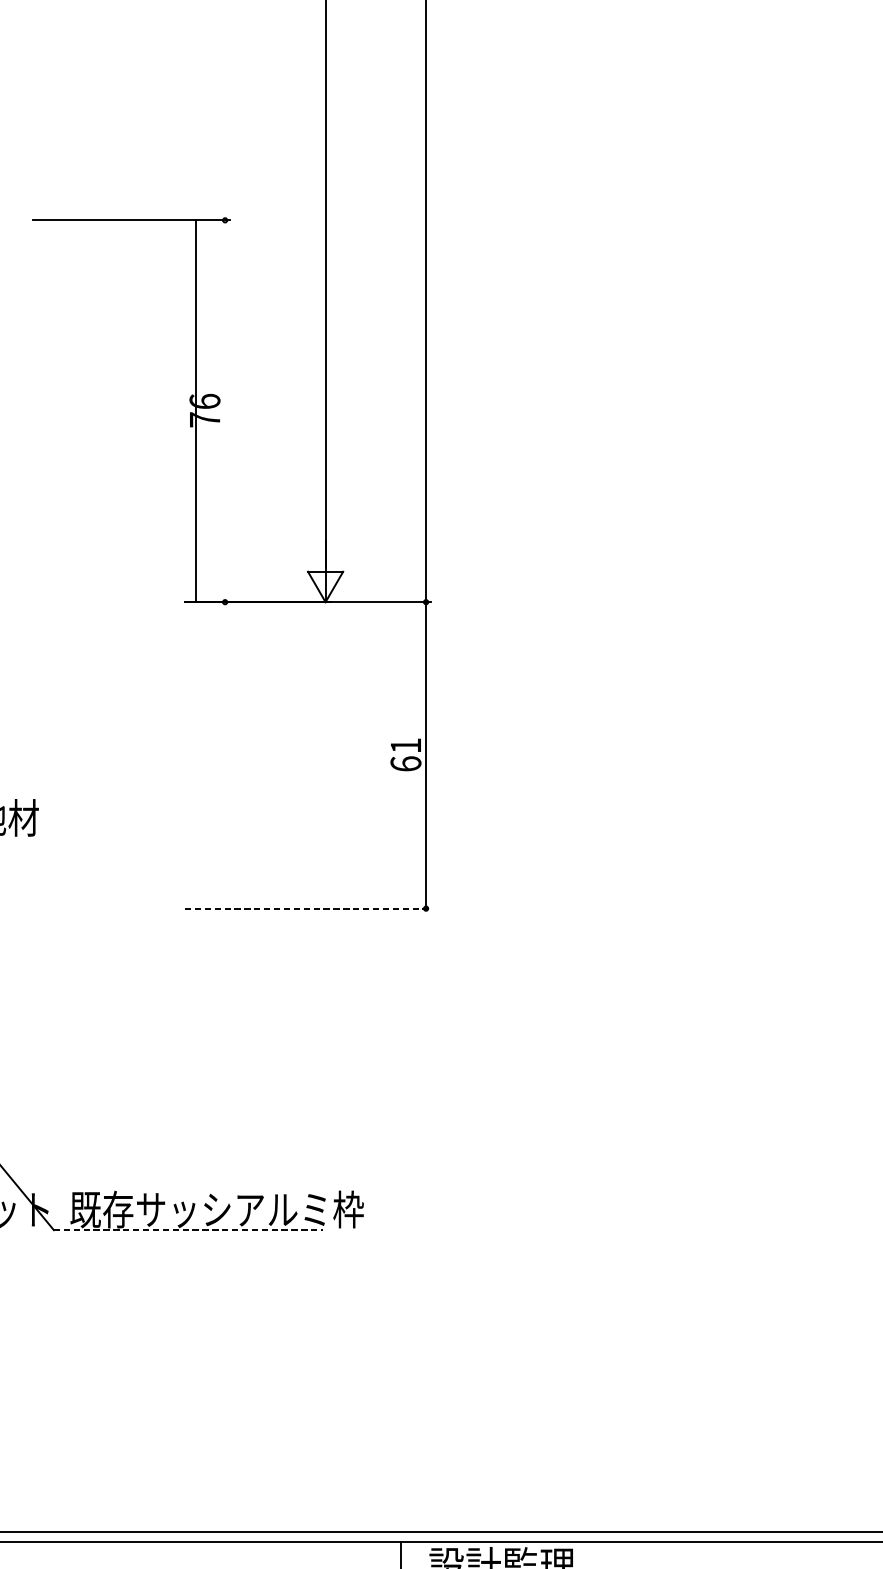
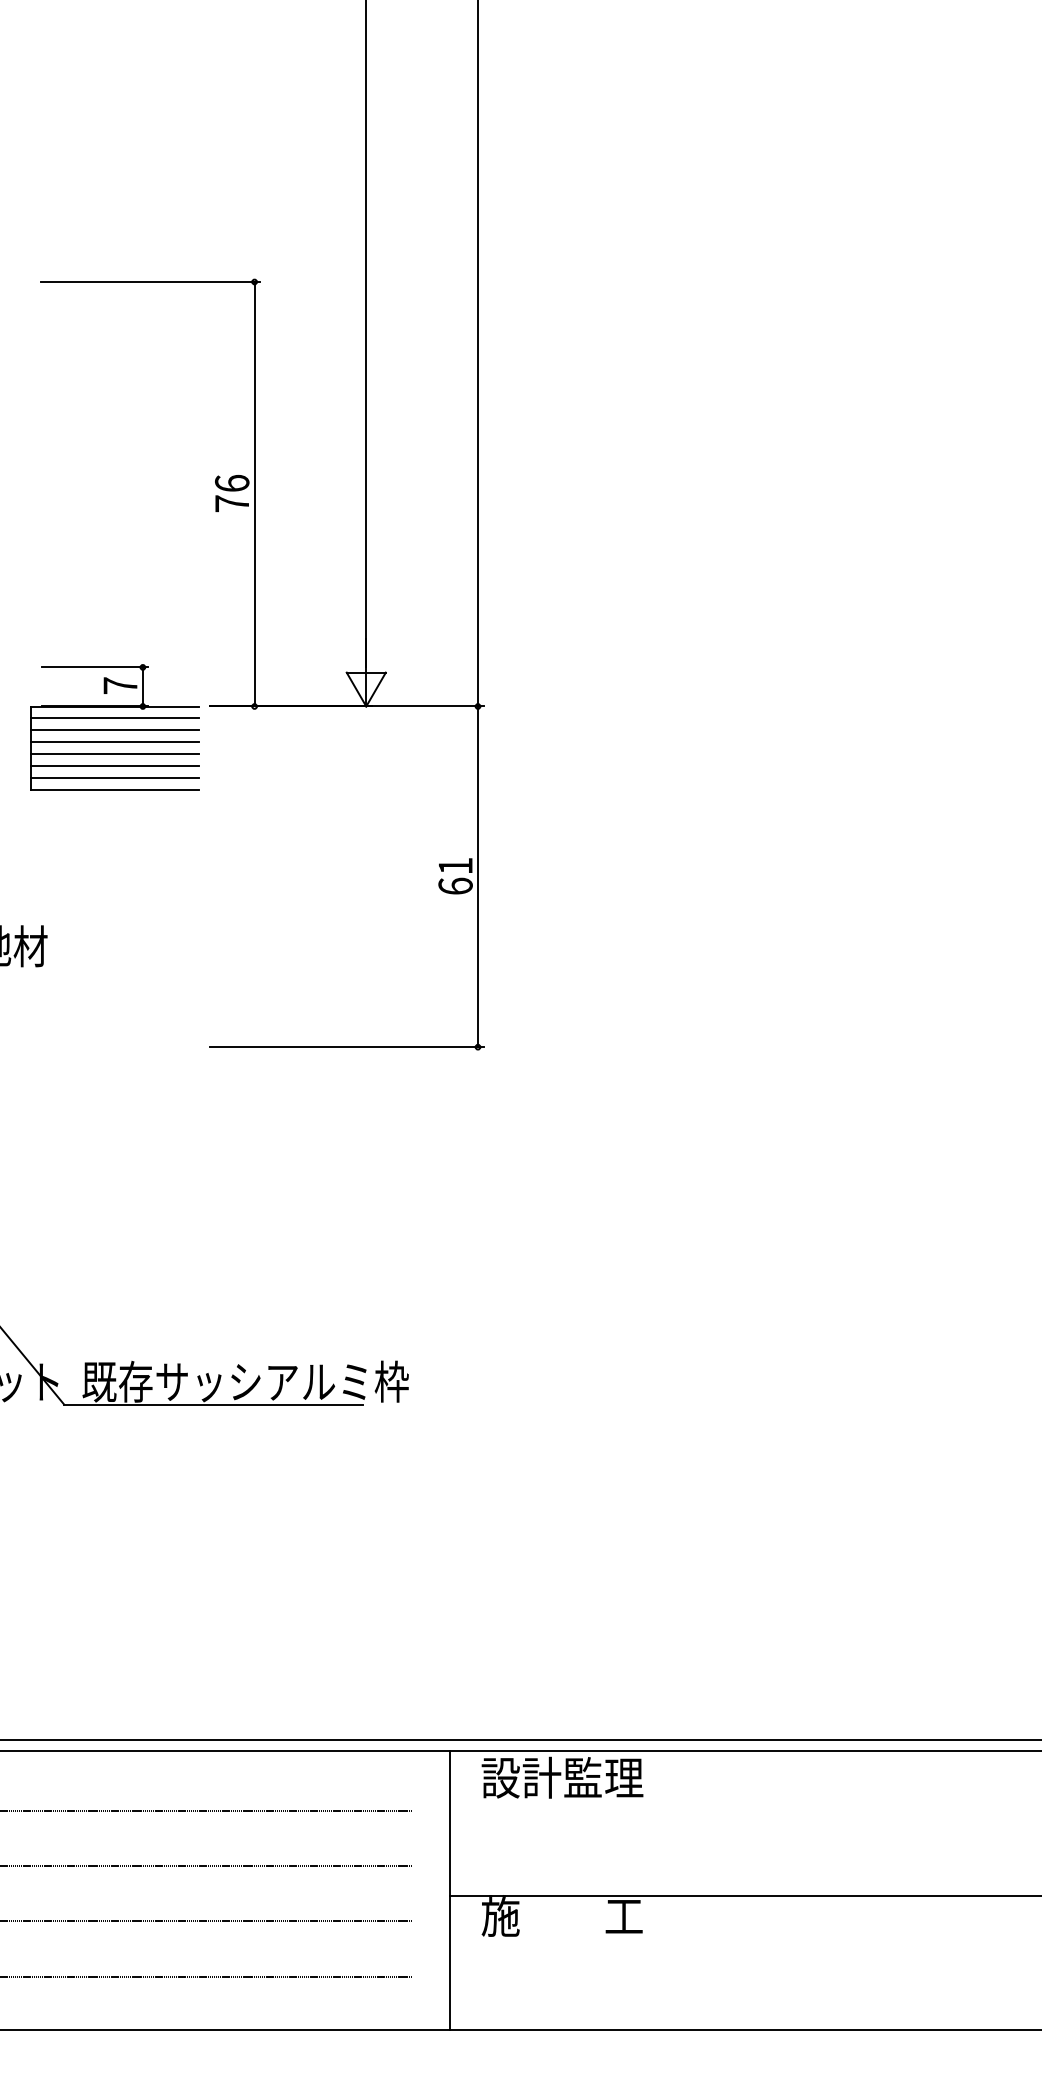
line: (196, 411) -> (254, 494), moved
part: (99, 621) -> (114, 727), added
line: (307, 908) -> (346, 1047), dashed -> solid
line: (188, 1230) -> (213, 1404), dashed -> solid

